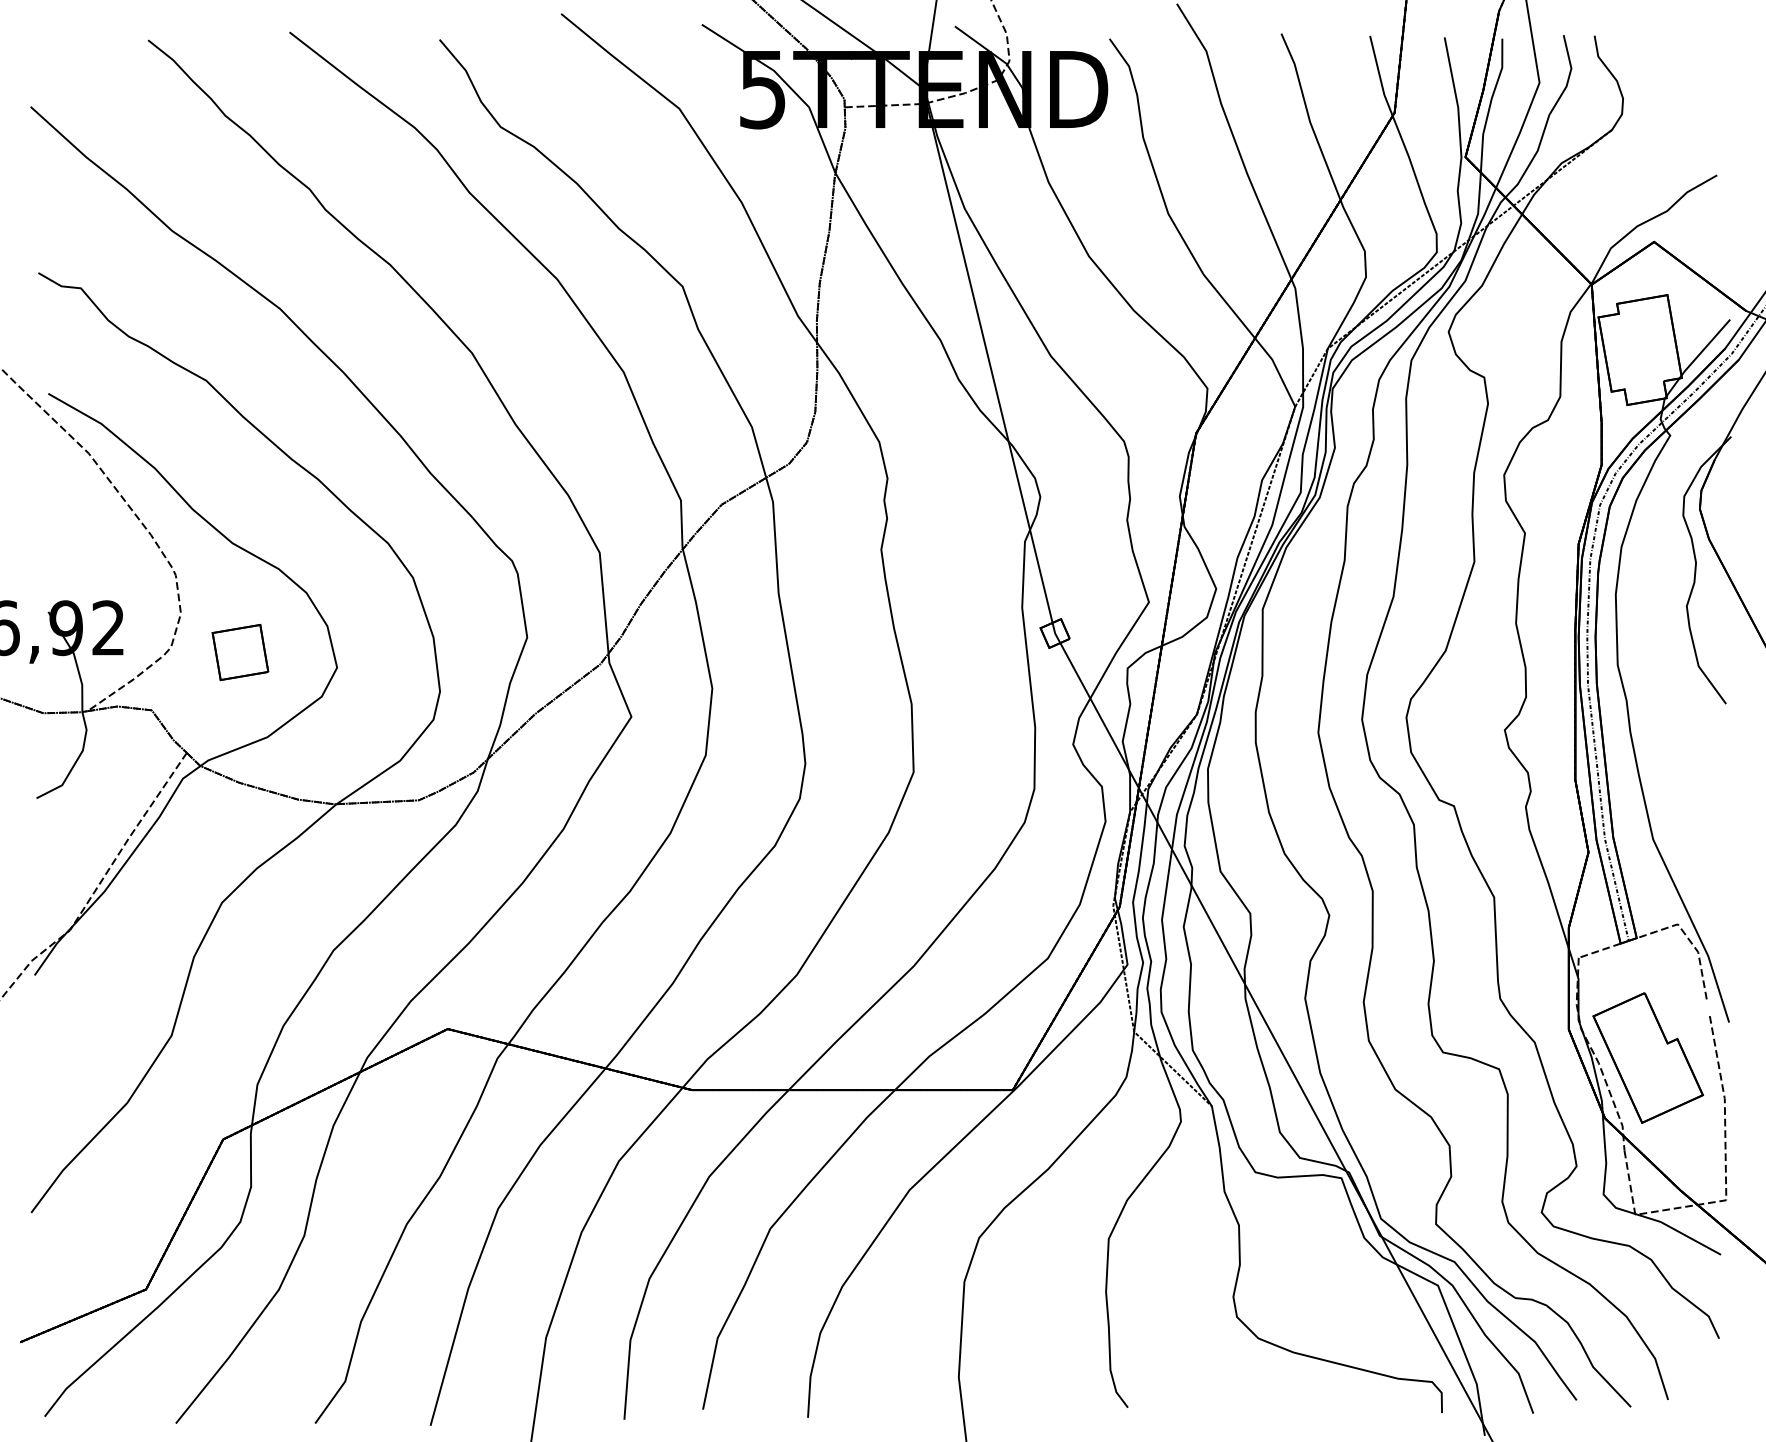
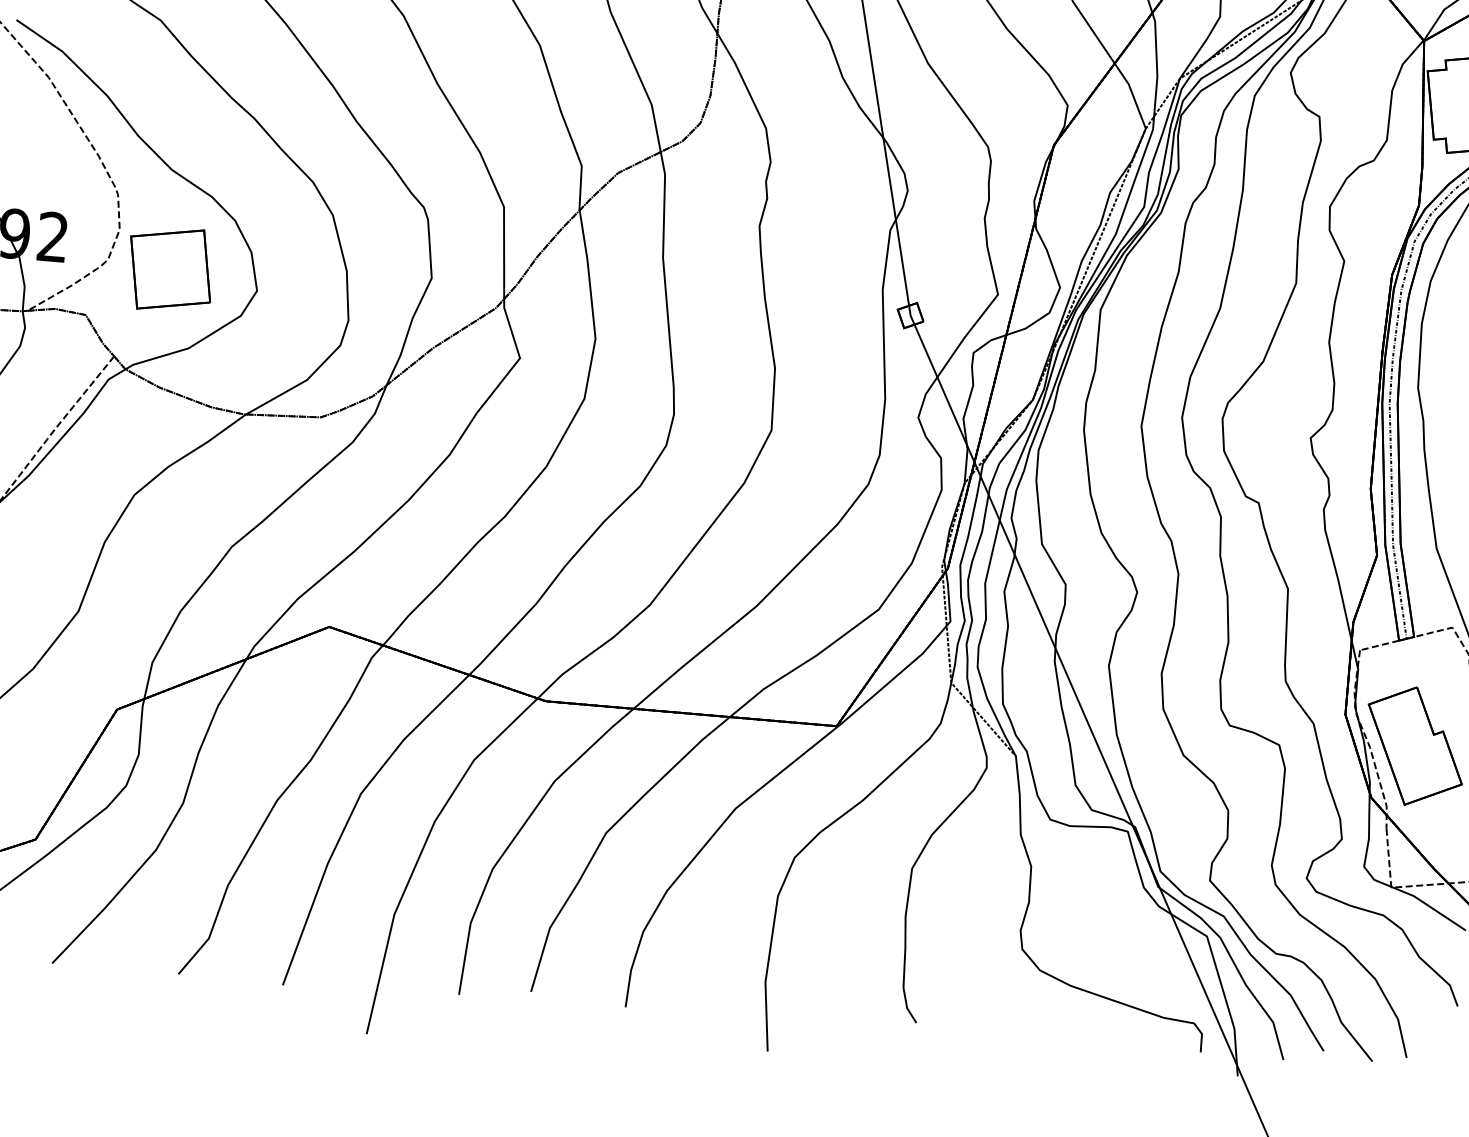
part: (240, 652) -> (170, 269), size x1.67

